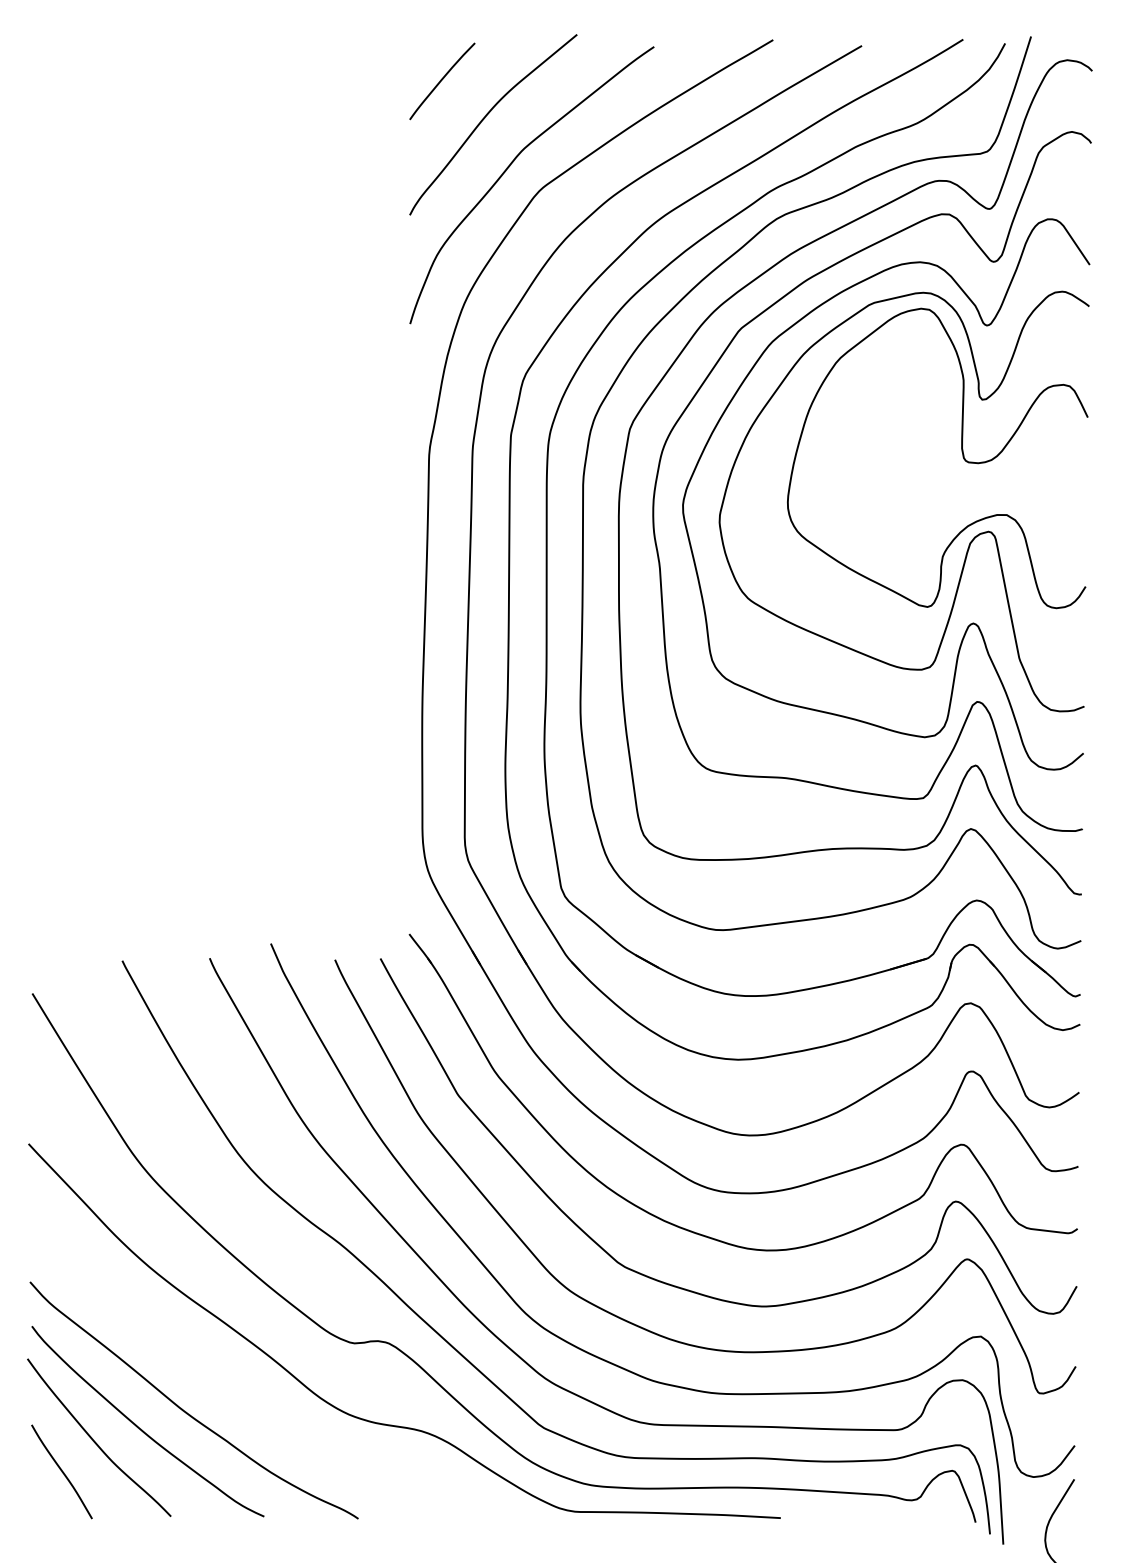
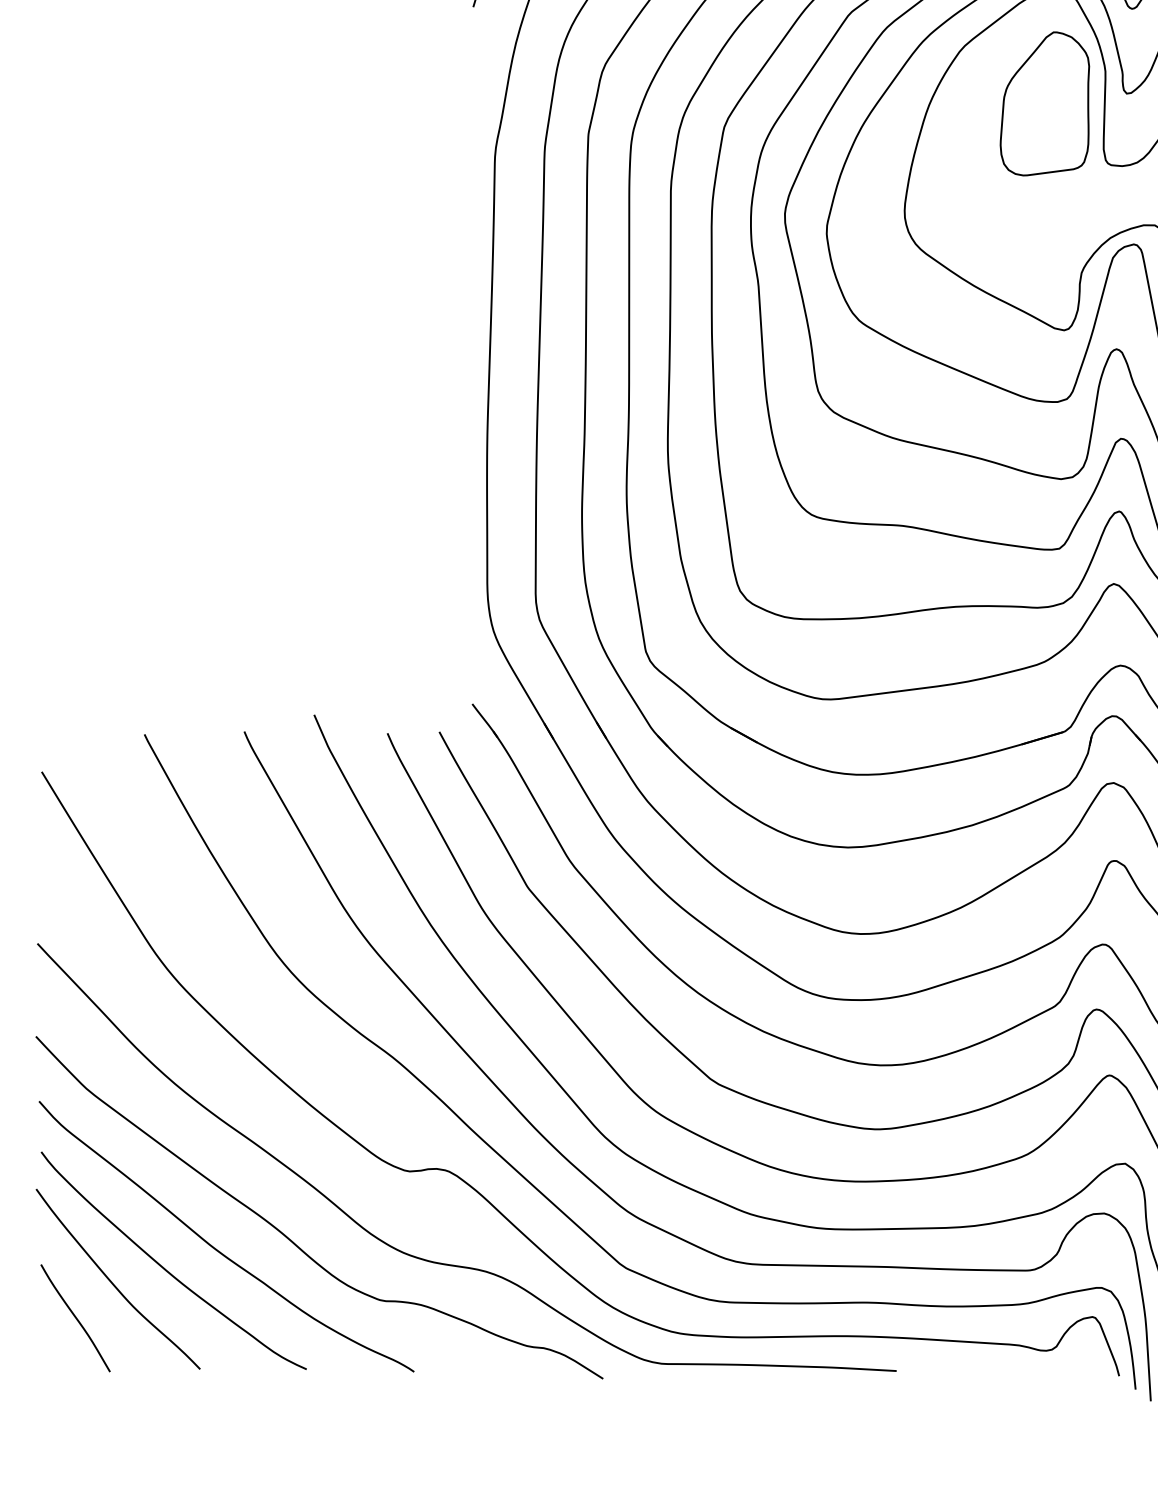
part: (910, 408) -> (1044, 103), added
curve: (249, 1401) -> (289, 1237), added

